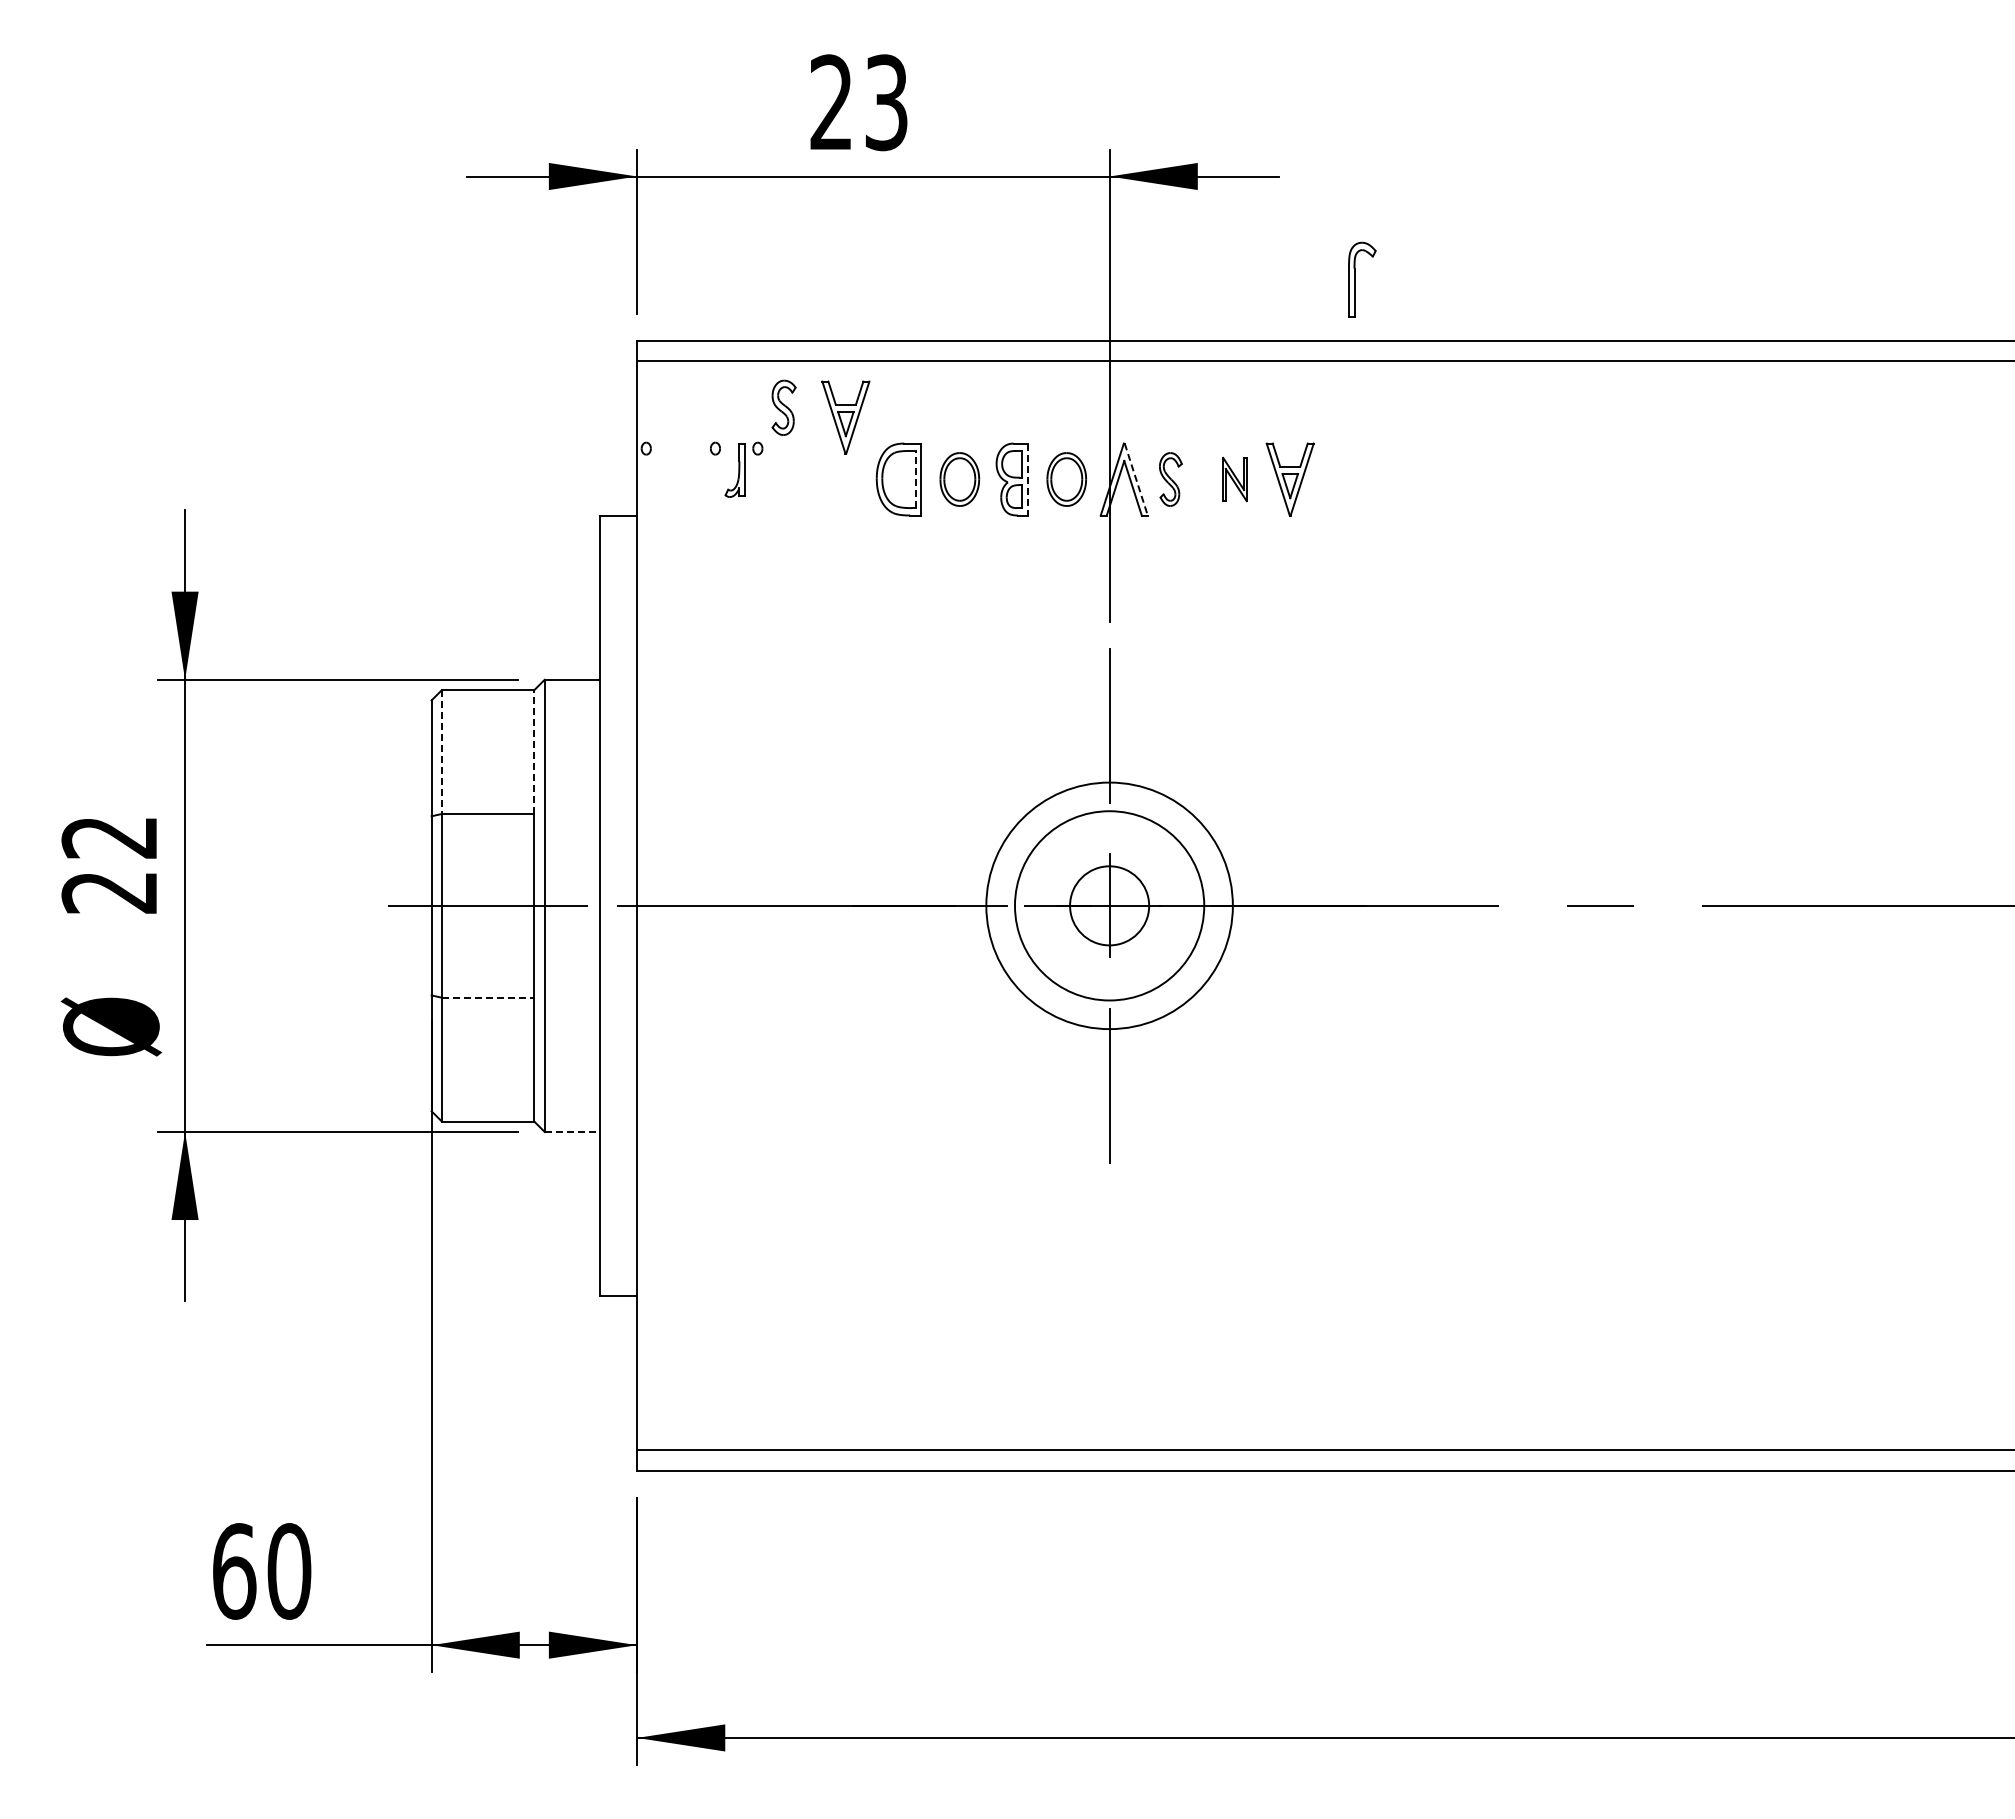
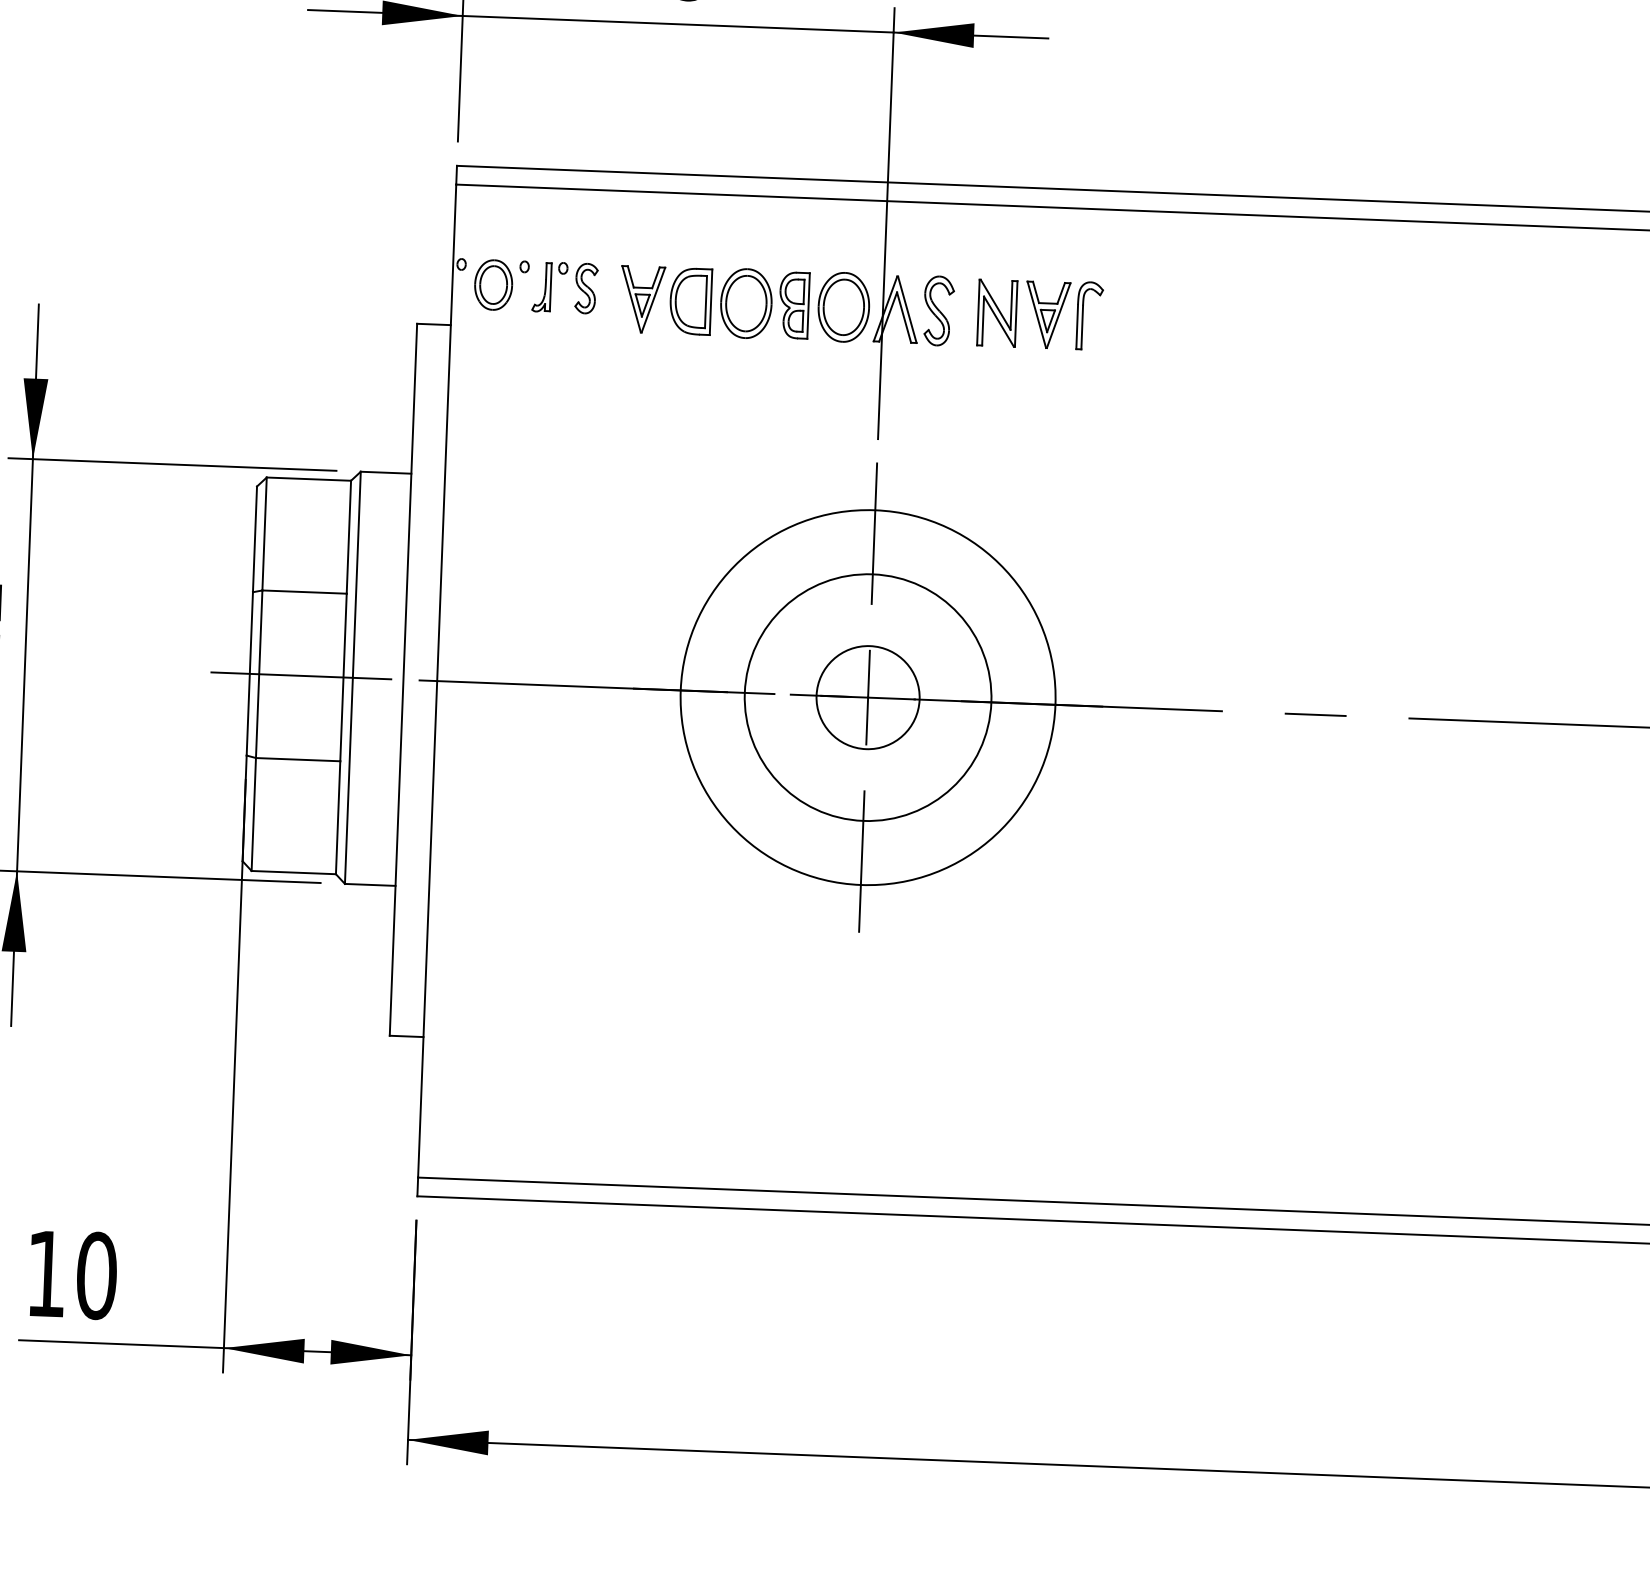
part: (1355, 279) -> (1083, 315), moved
part: (783, 407) -> (585, 288), moved
part: (845, 417) -> (642, 299), moved
part: (682, 469) -> (493, 284), added
line: (915, 479) -> (706, 302), dashed -> solid
part: (959, 479) -> (746, 303), size x1.43
line: (1027, 479) -> (808, 305), dashed -> solid
part: (1066, 479) -> (843, 307), size x1.43
line: (1136, 479) -> (907, 309), dashed -> solid
part: (1170, 479) -> (938, 310), size x1.43
part: (1234, 479) -> (996, 313), size x1.67
line: (441, 752) -> (264, 534), dashed -> solid
line: (534, 752) -> (349, 537), dashed -> solid
circle: (1109, 905) -> (868, 697), size x1.43
circle: (1109, 905) -> (868, 697), size x1.43
circle: (1109, 905) -> (868, 697), size x1.67
line: (488, 997) -> (298, 759), dashed -> solid
line: (572, 1131) -> (370, 884), dashed -> solid
text: (234, 1571) -> (46, 1274), 60 -> 10

